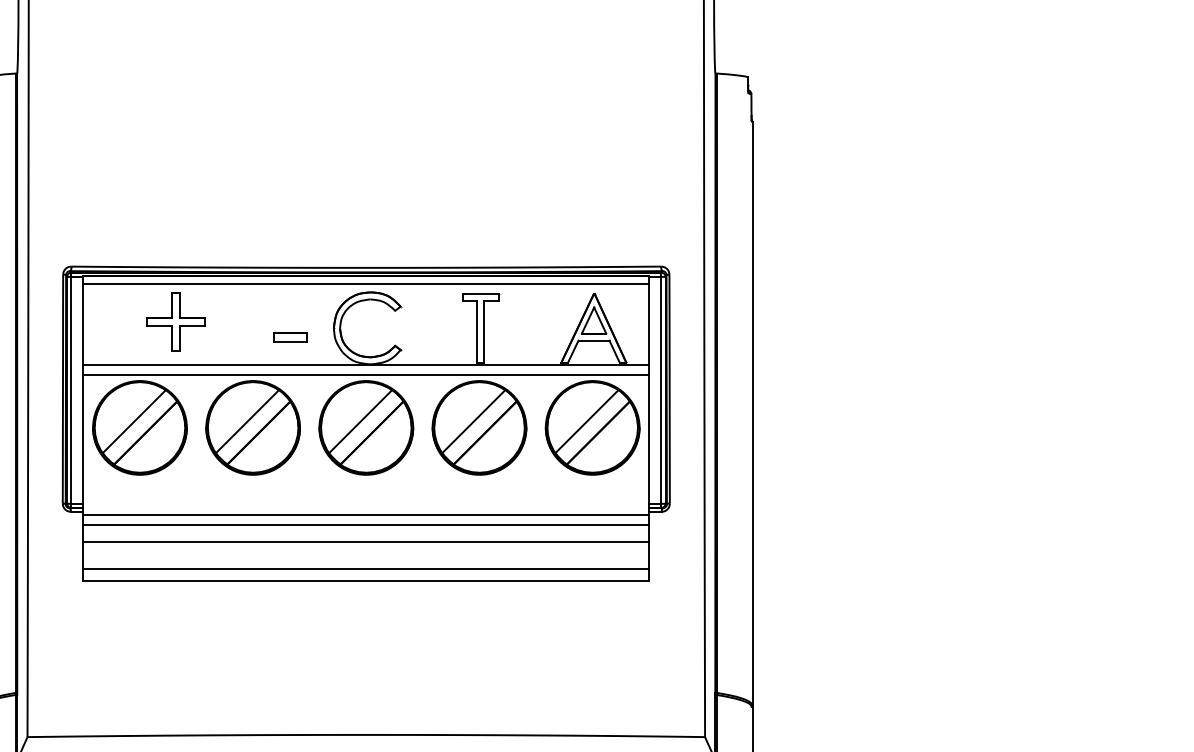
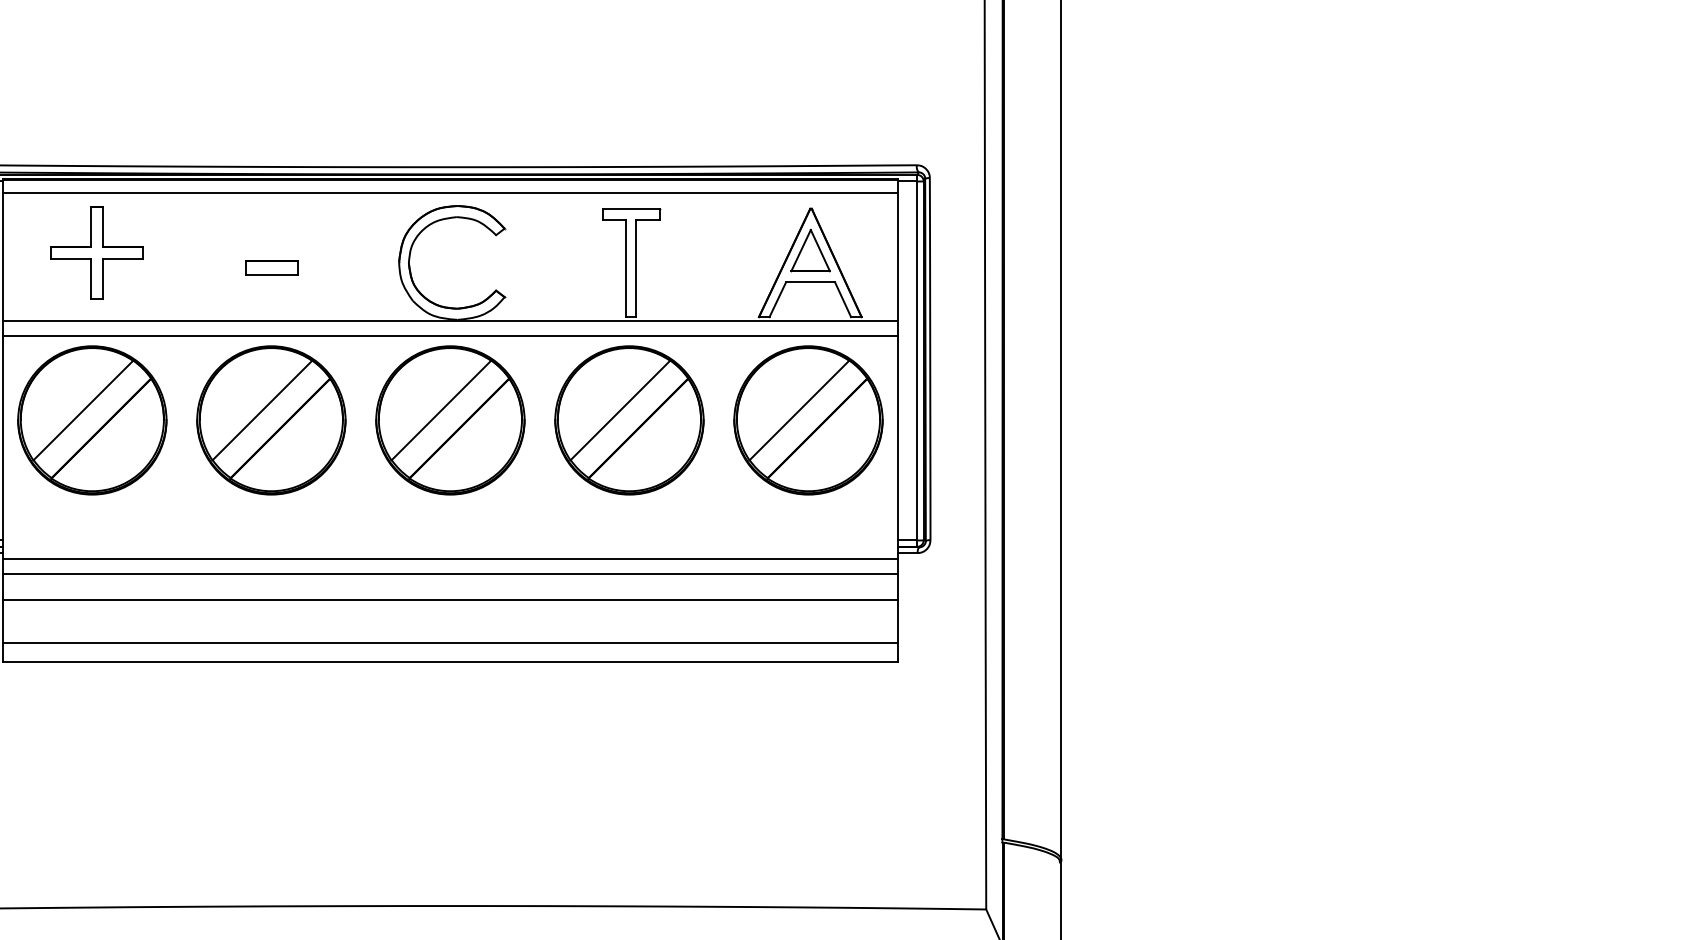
part: (175, 321) -> (96, 252), moved
part: (290, 337) -> (271, 267), moved

